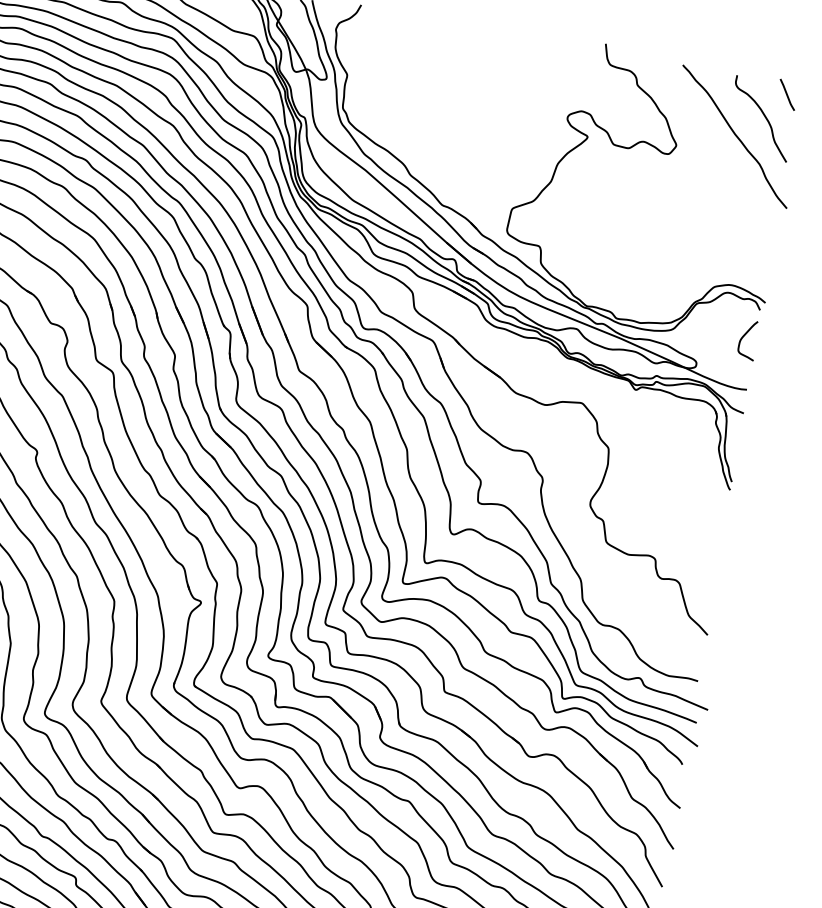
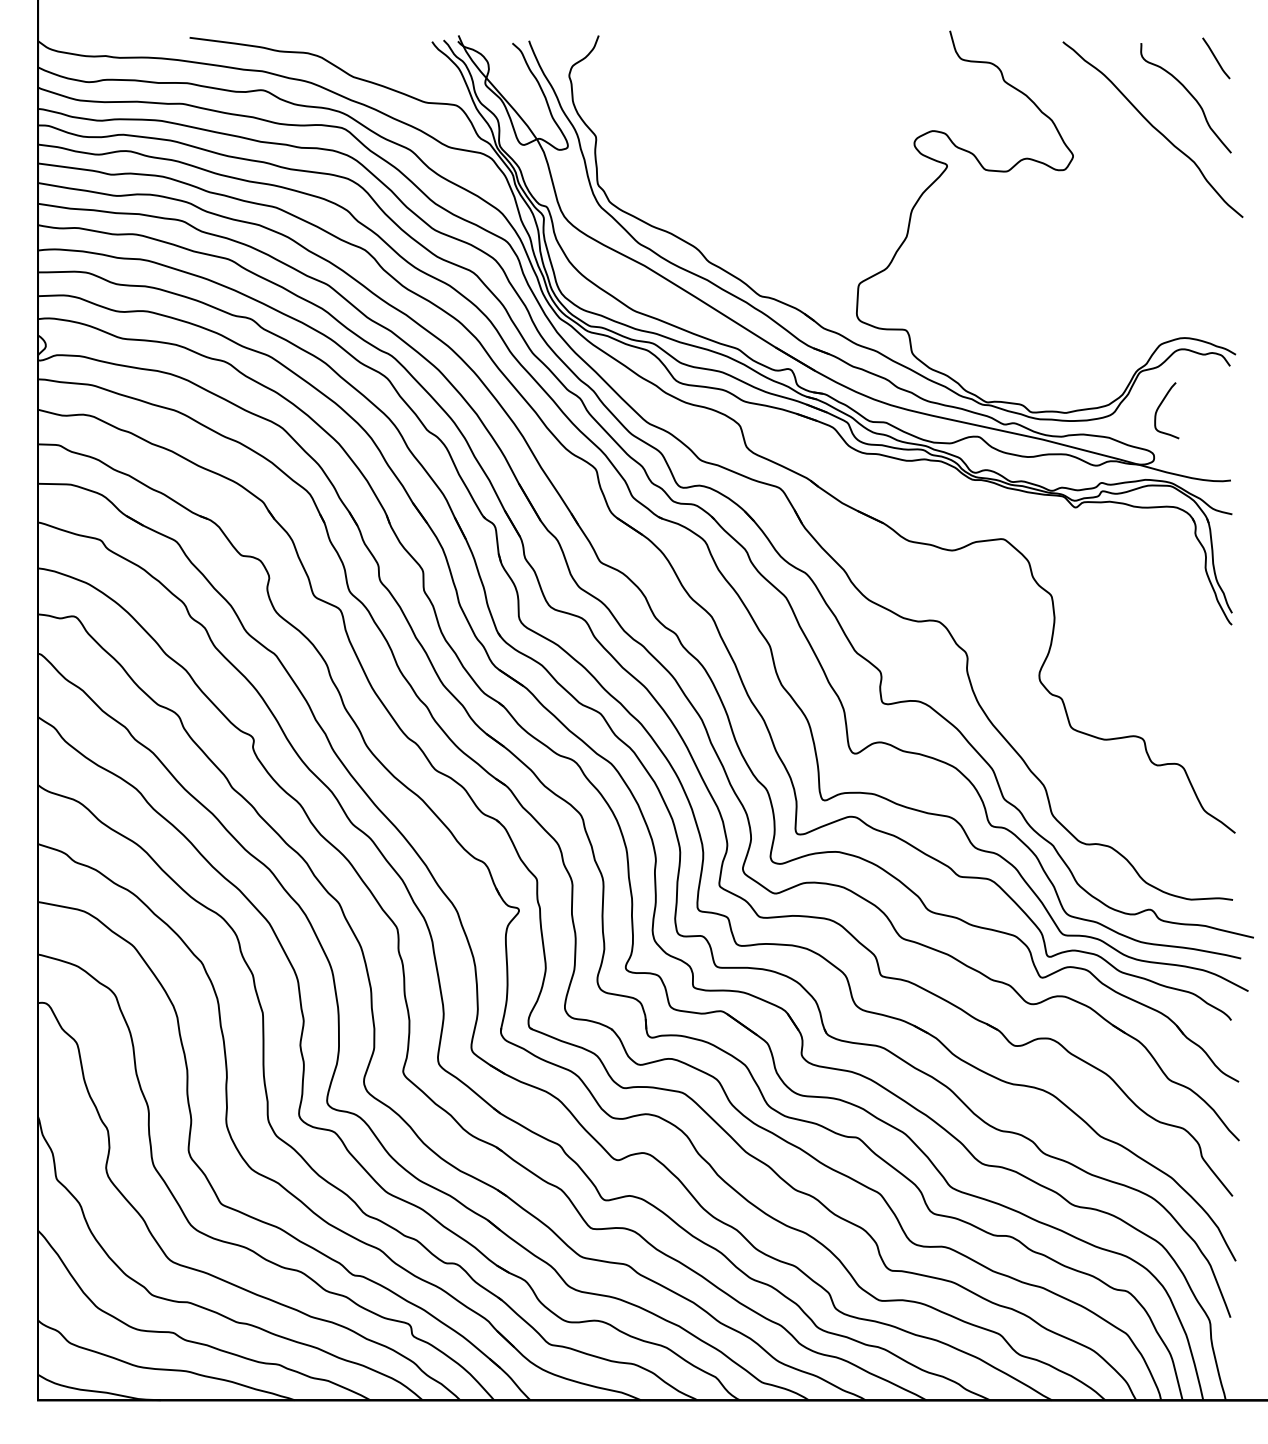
curve: (744, 336) -> (1160, 406), moved

